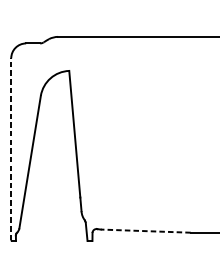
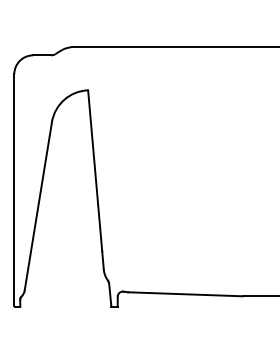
line: (11, 149) -> (14, 190), dashed -> solid
line: (145, 231) -> (185, 294), dashed -> solid

